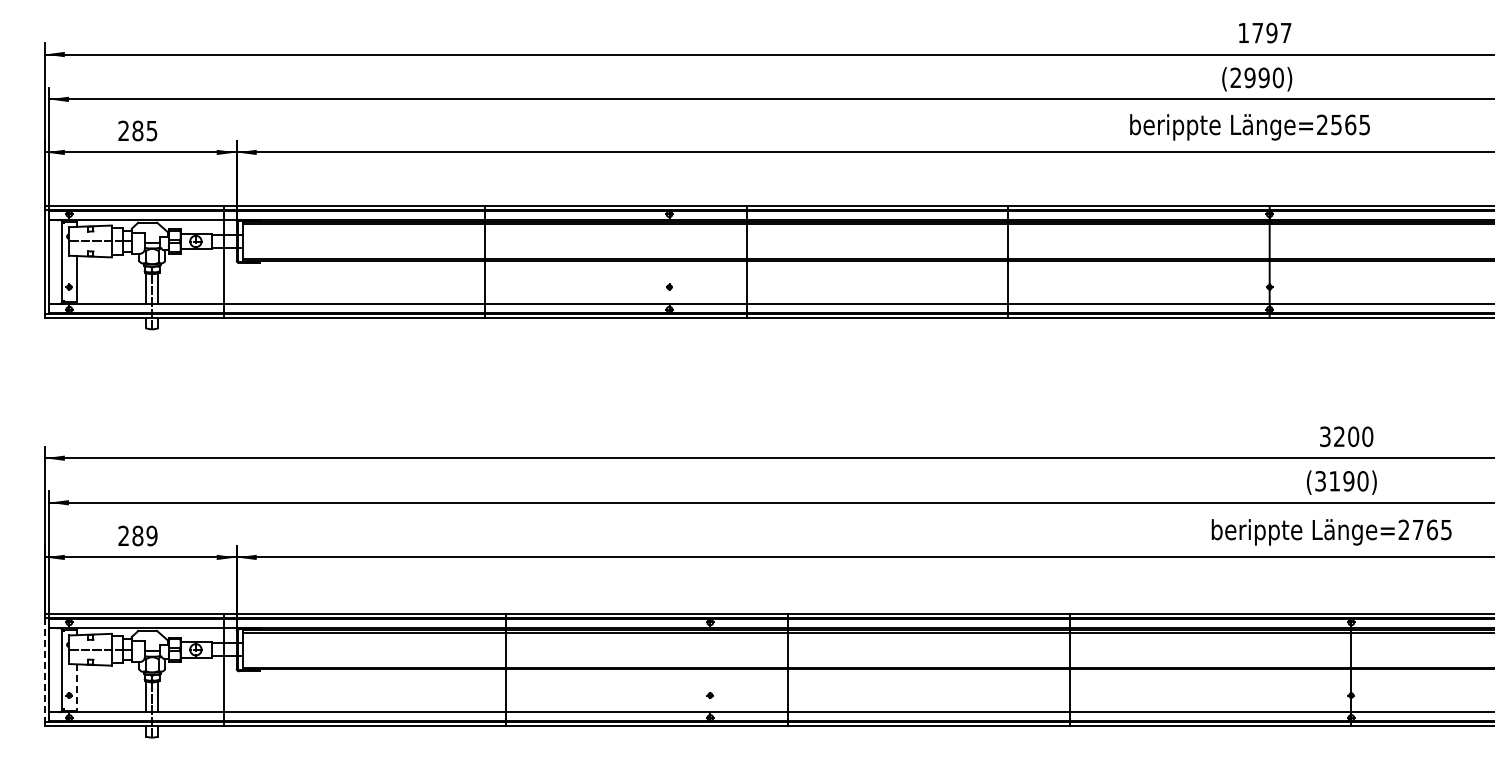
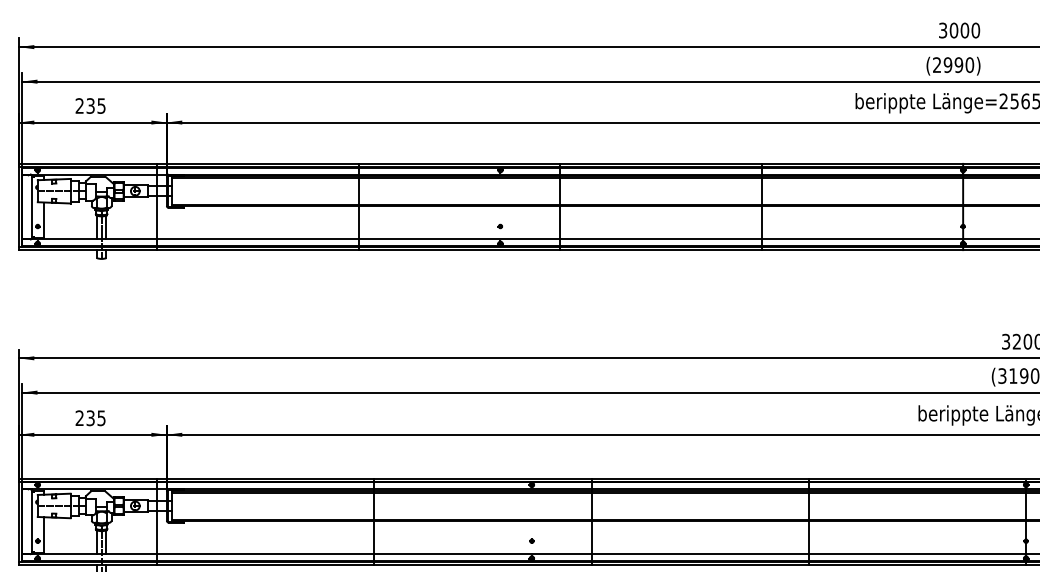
text: (1264, 32) -> (959, 30), 1797 -> 3000
text: (137, 130) -> (90, 105), 285 -> 235
text: (144, 535) -> (95, 417), 289 -> 235
line: (44, 670) -> (18, 521), dashed -> solid
line: (77, 688) -> (44, 535), dashed -> solid

